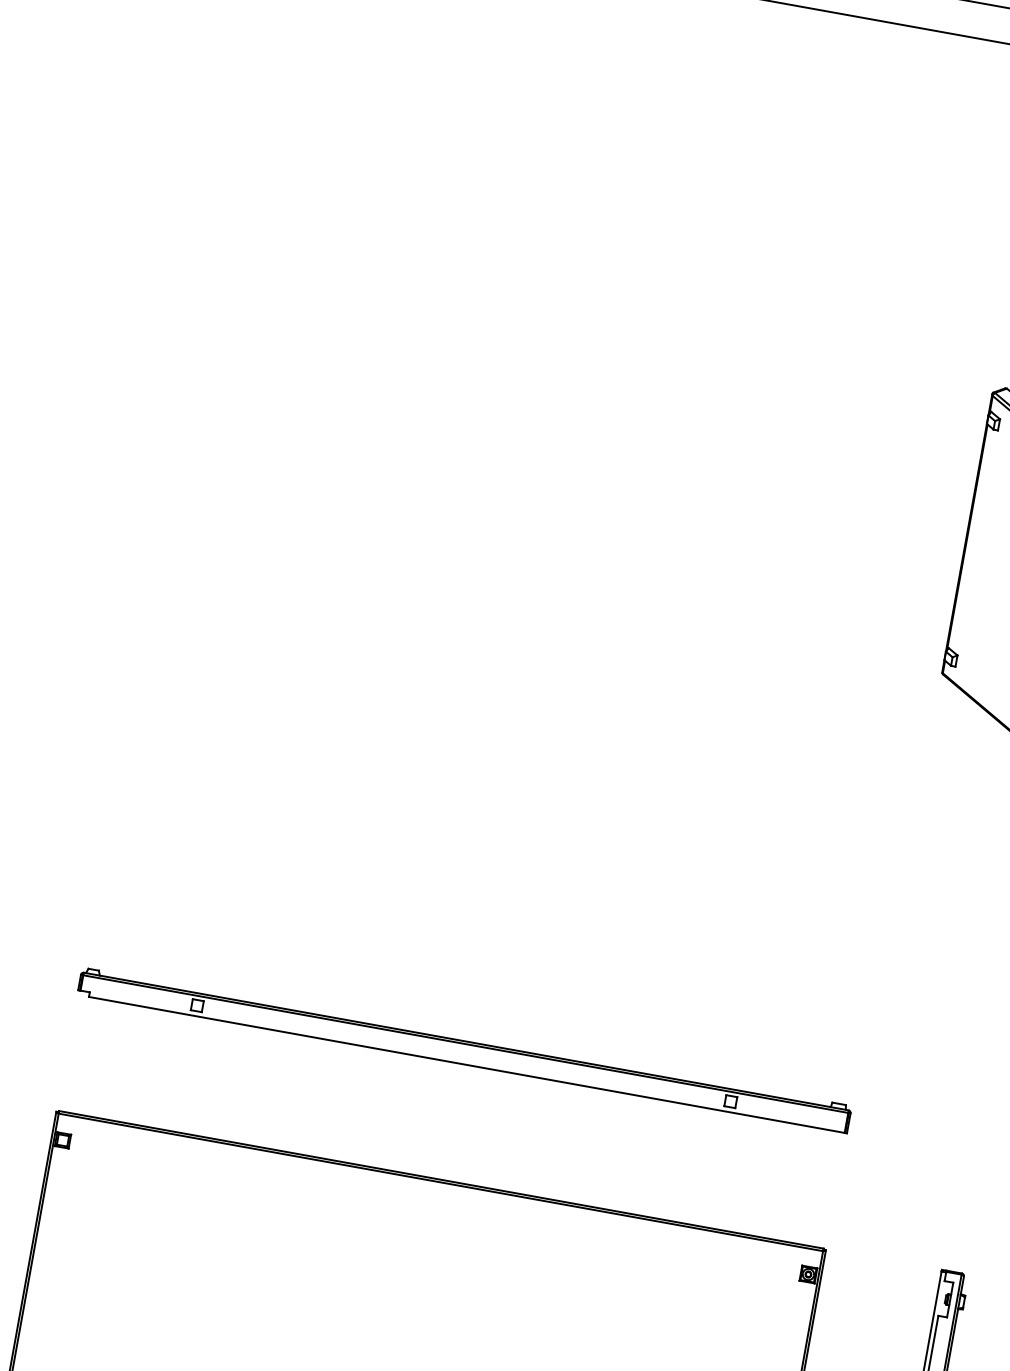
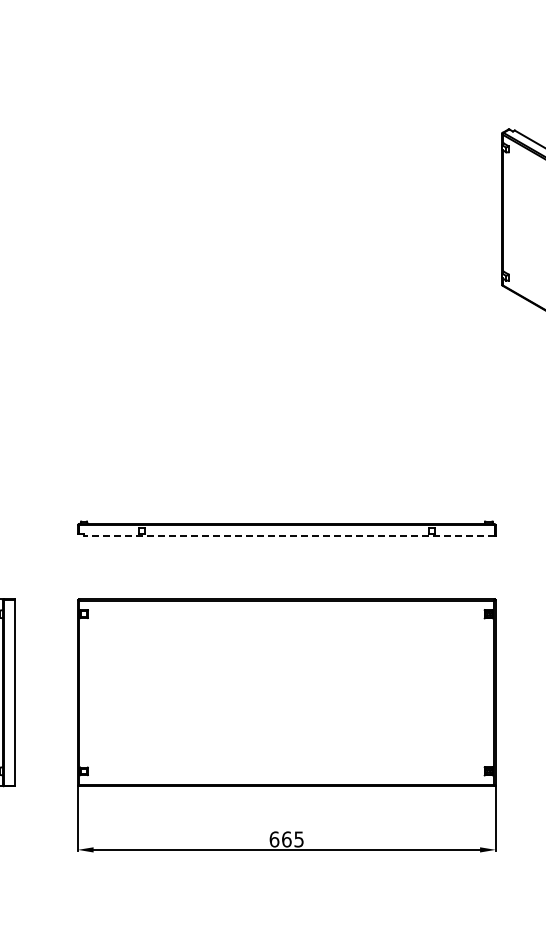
line: (465, 1064) -> (288, 536), solid -> dashed

